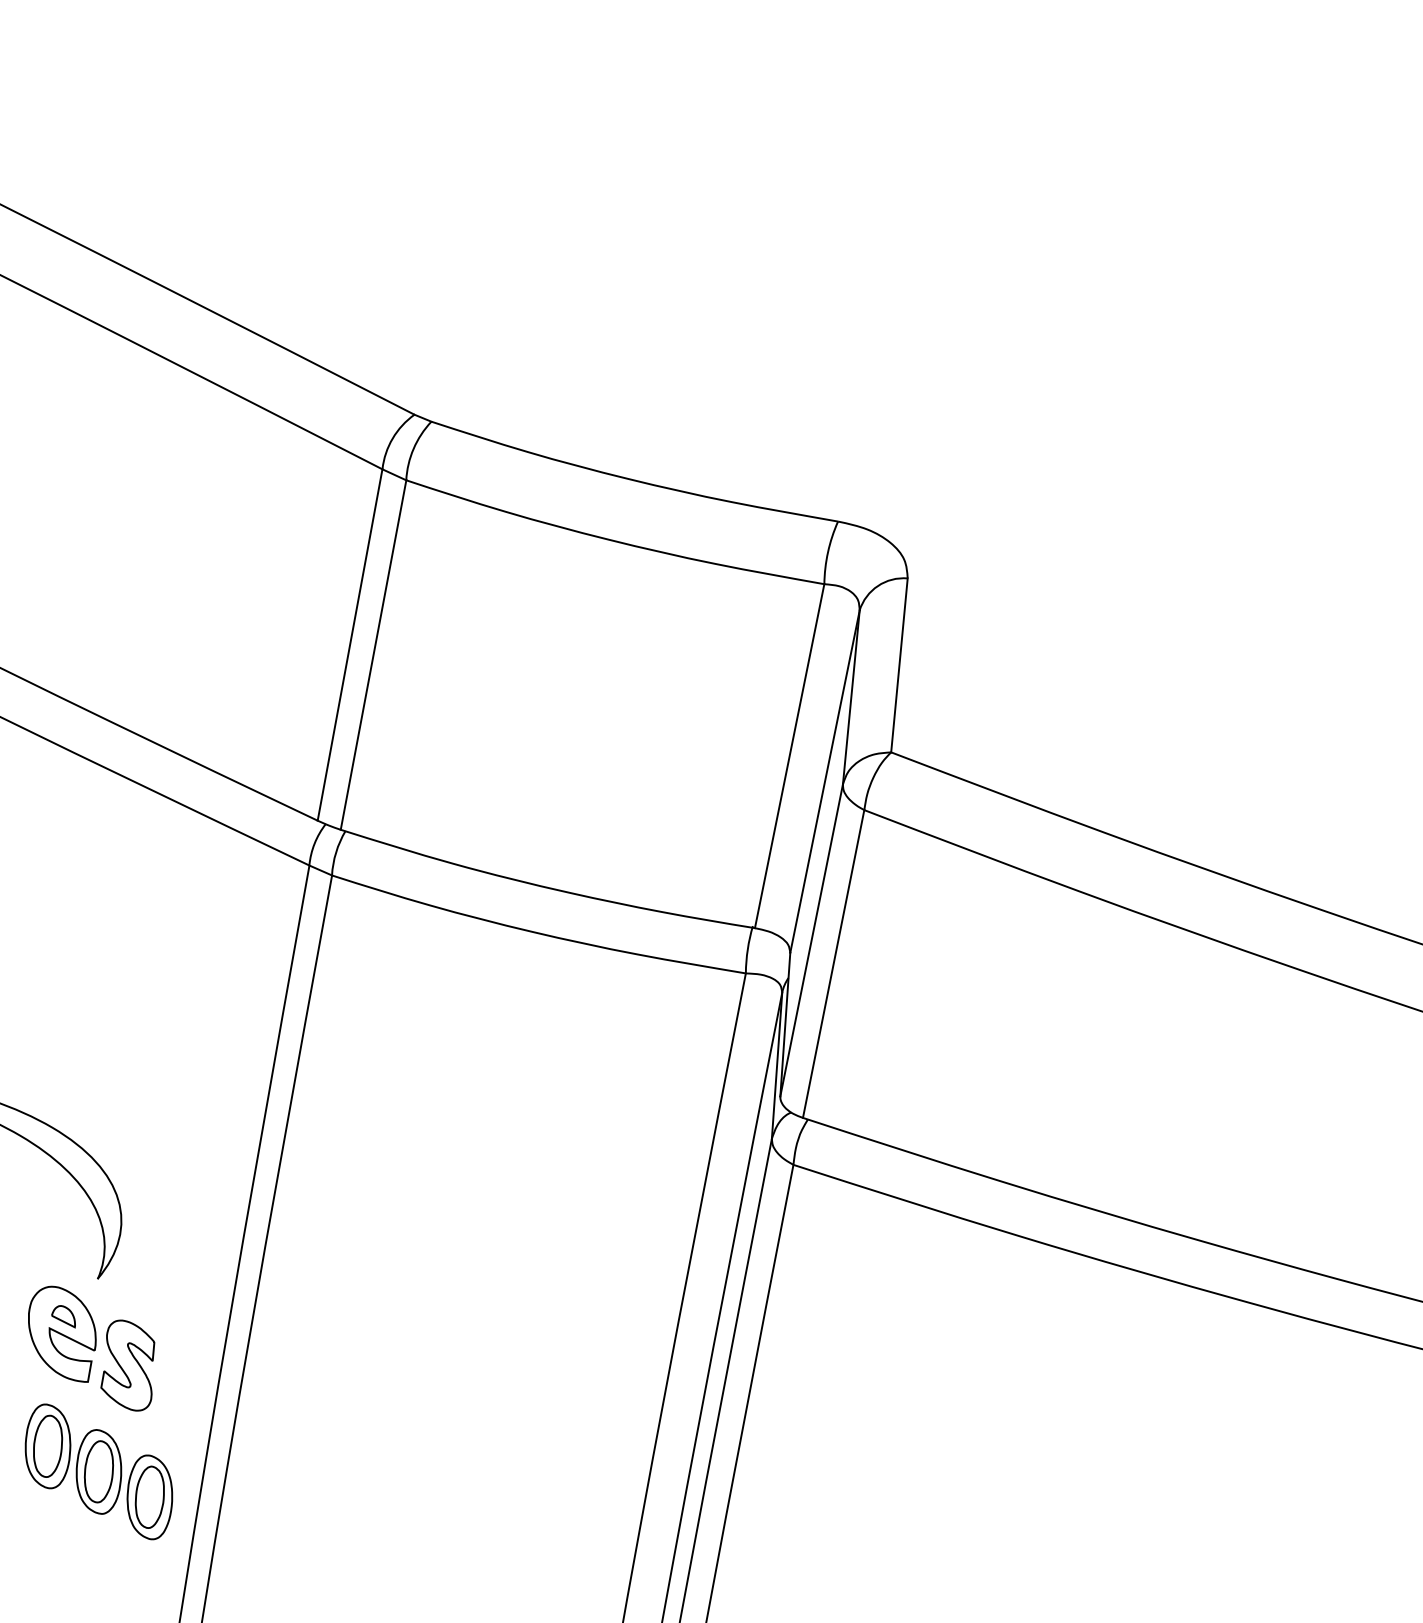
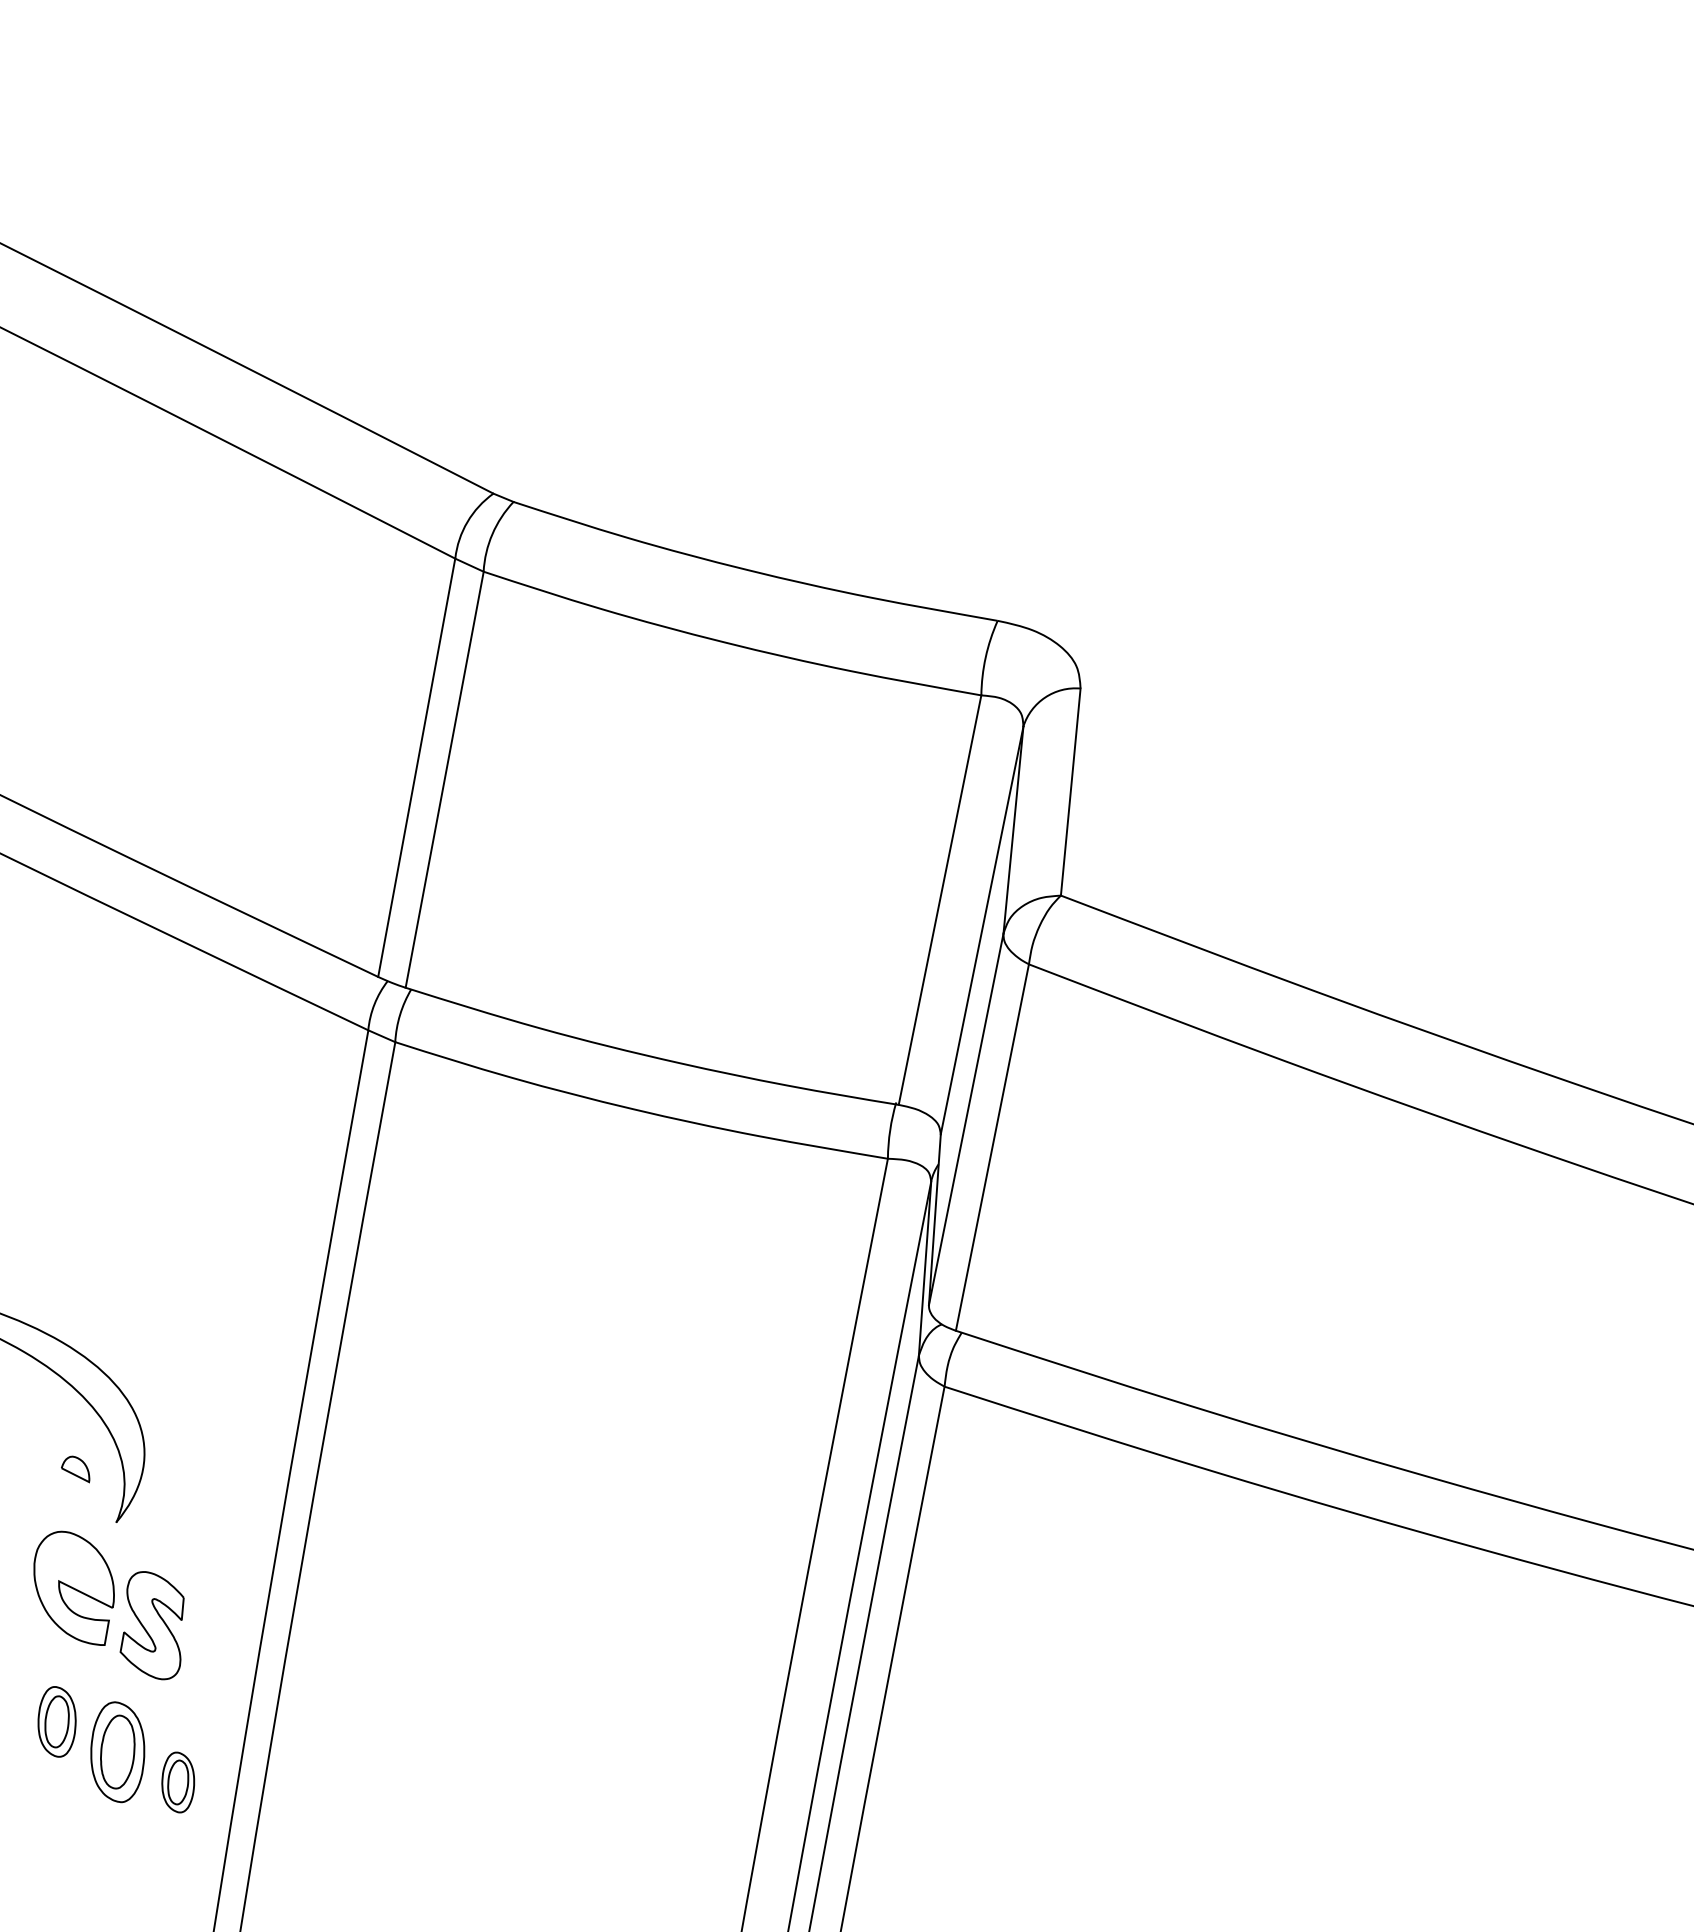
part: (63, 1316) -> (75, 1469), moved
part: (47, 1446) -> (56, 1721), size x0.7
part: (149, 1497) -> (177, 1782), size x0.6

